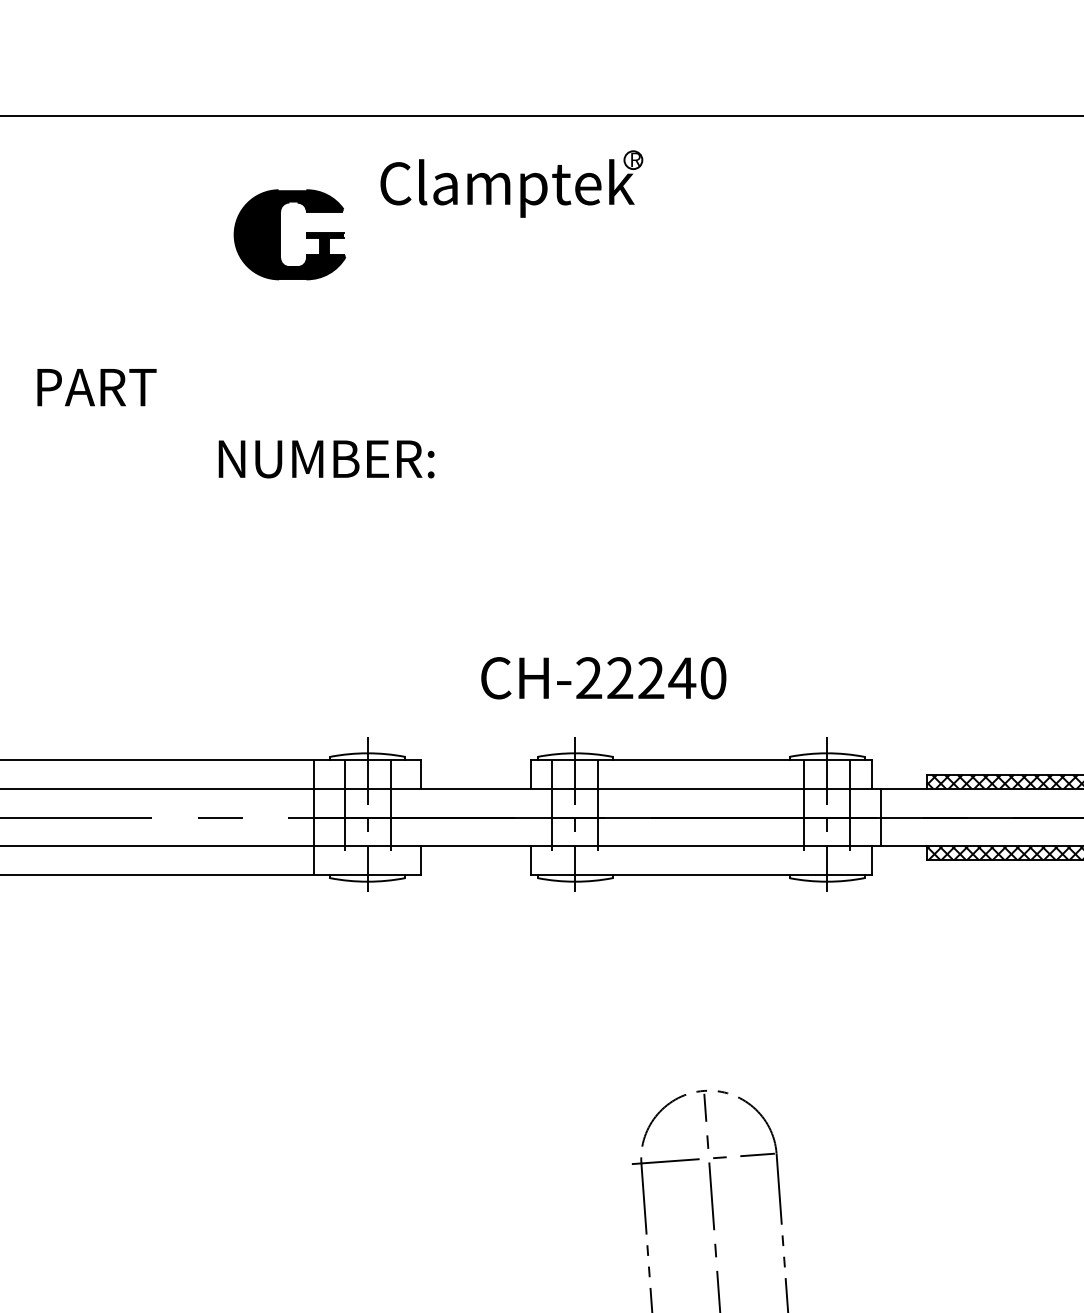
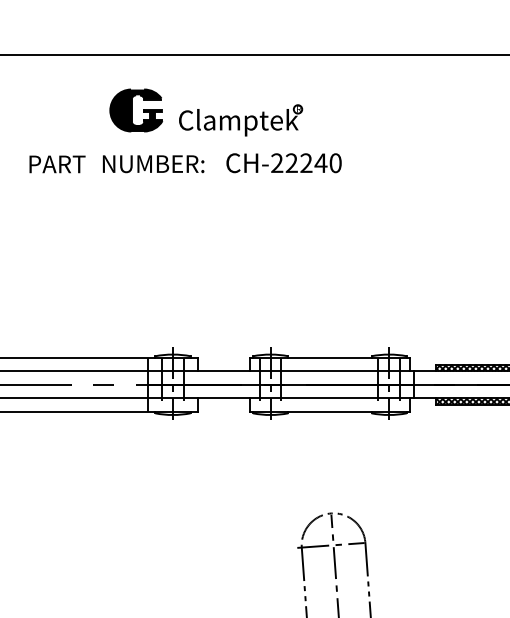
part: (513, 183) -> (241, 120), moved
text: (96, 387) -> (57, 164), moved
text: (326, 459) -> (153, 164), moved
text: (602, 678) -> (283, 163), moved

